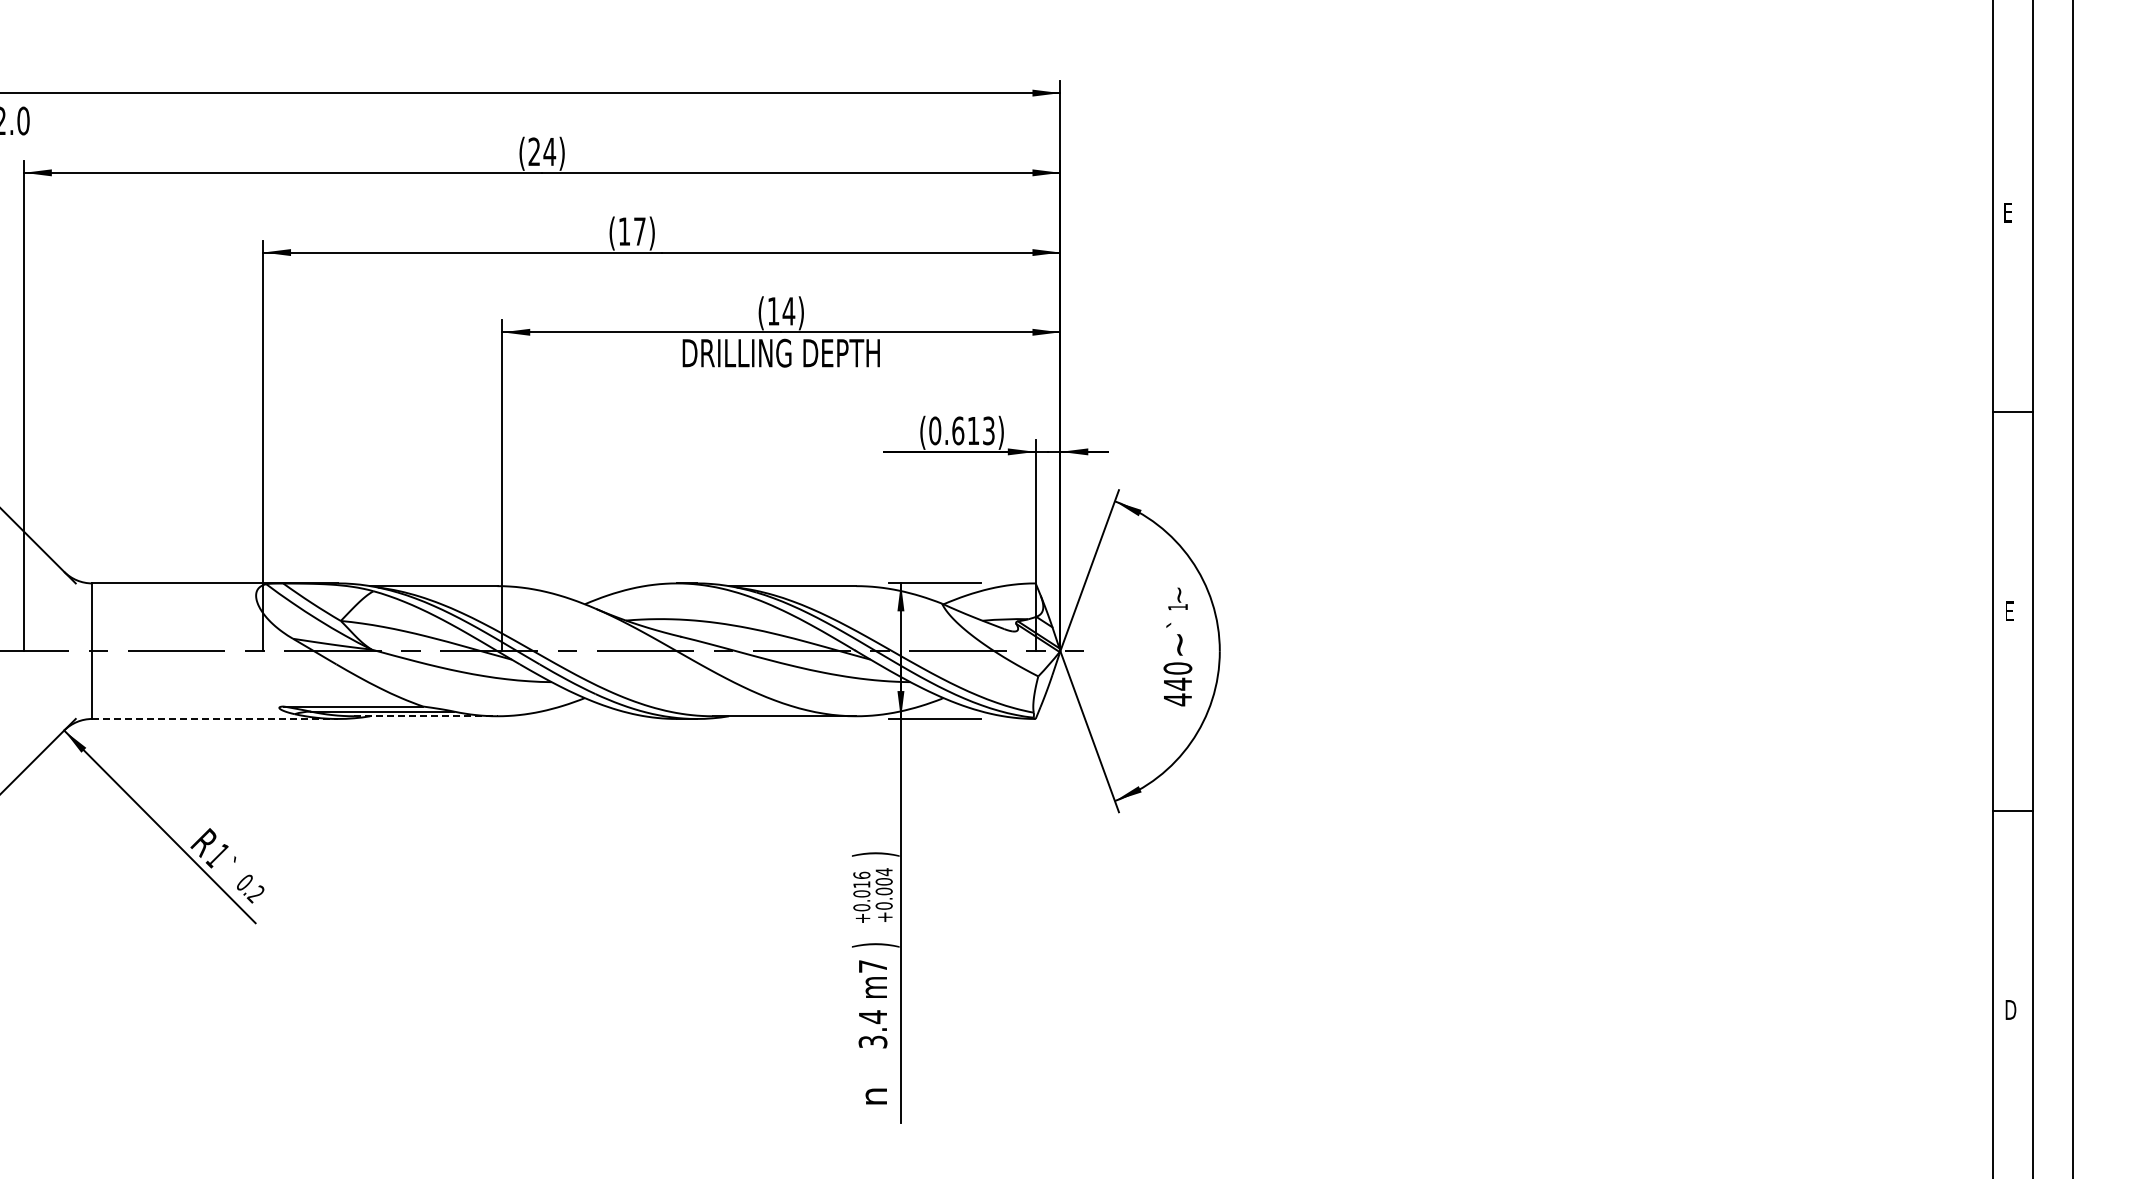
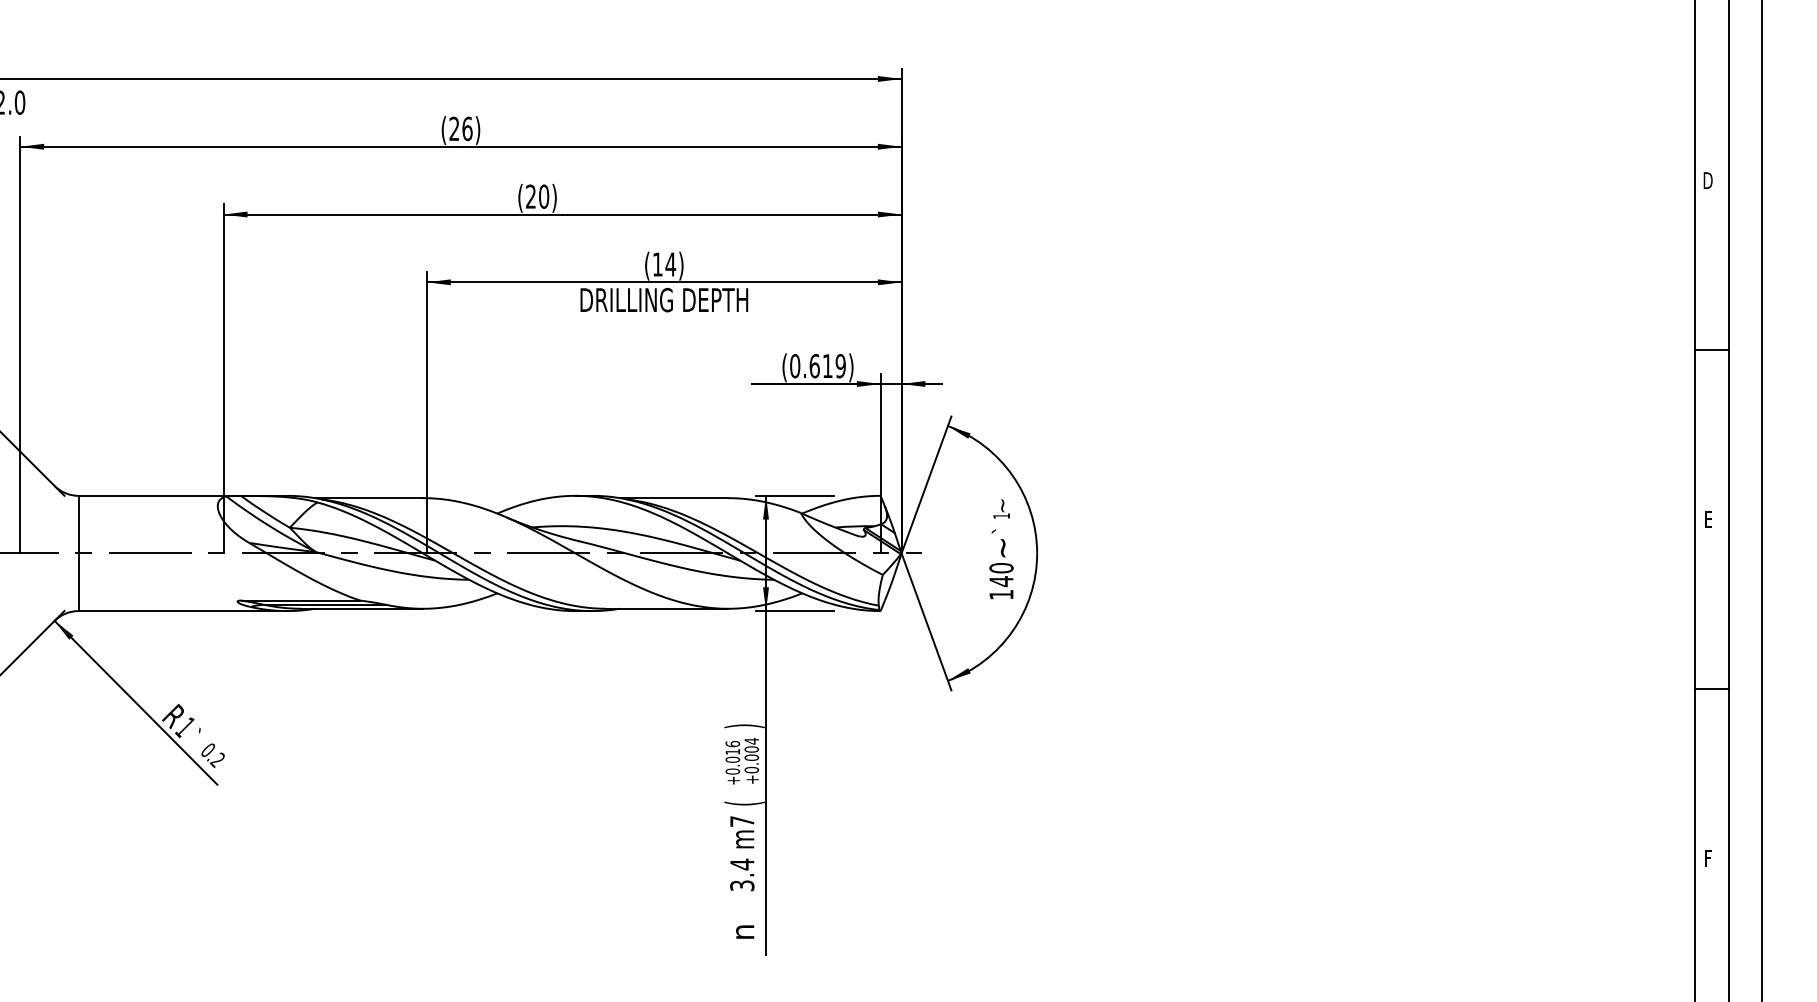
text: (549, 151) -> (467, 128), (24) -> (26)
text: (2008, 212) -> (1707, 180), E -> D
text: (631, 231) -> (536, 196), (17) -> (20)
text: (988, 430) -> (840, 365), (0.613) -> (0.619)
text: (1177, 699) -> (1001, 594), 440 -> 140
line: (425, 716) -> (361, 608), dashed -> solid
line: (215, 718) -> (183, 610), dashed -> solid
text: (875, 945) -> (744, 803), ) -> (
text: (2010, 1009) -> (1709, 858), D -> F

